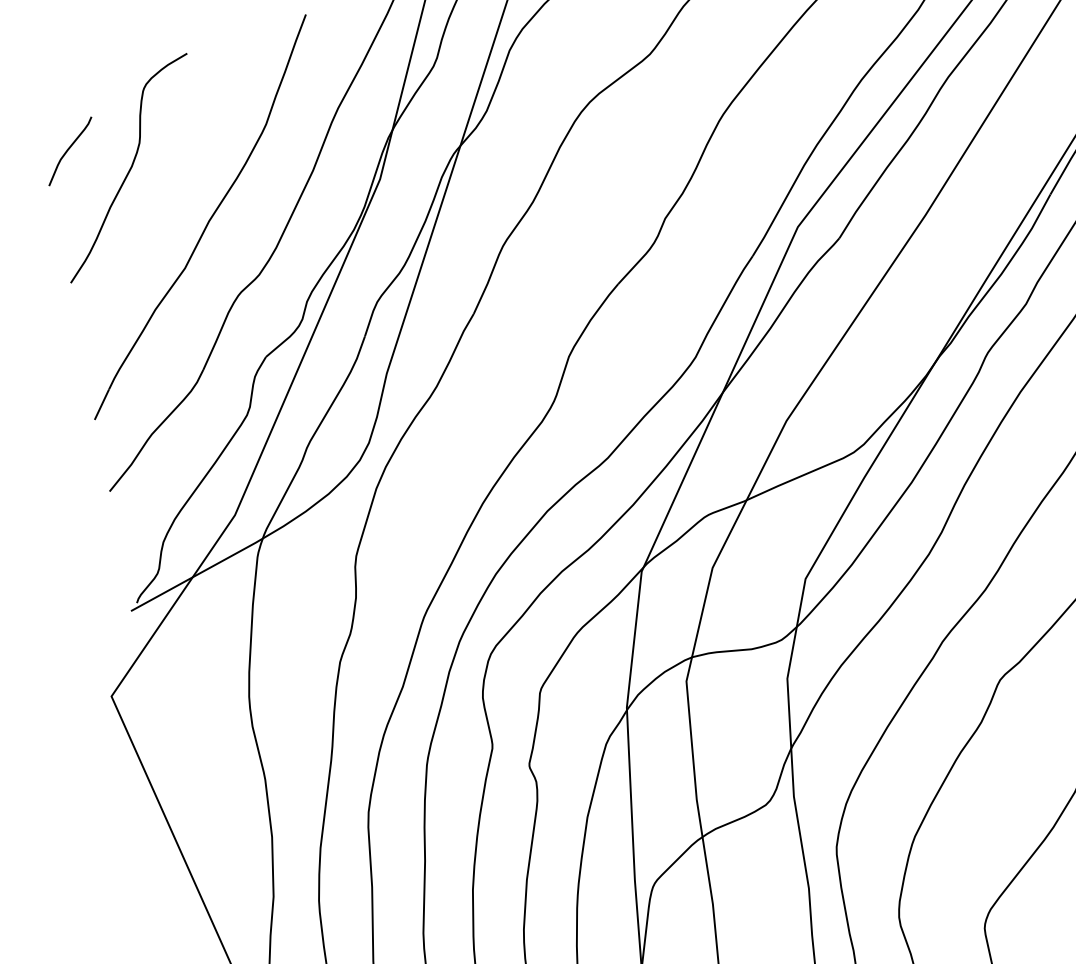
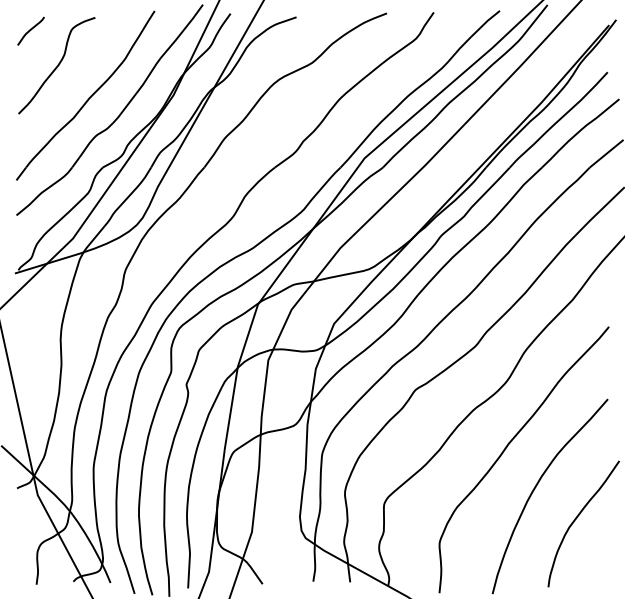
curve: (68, 150) -> (30, 30), moved

